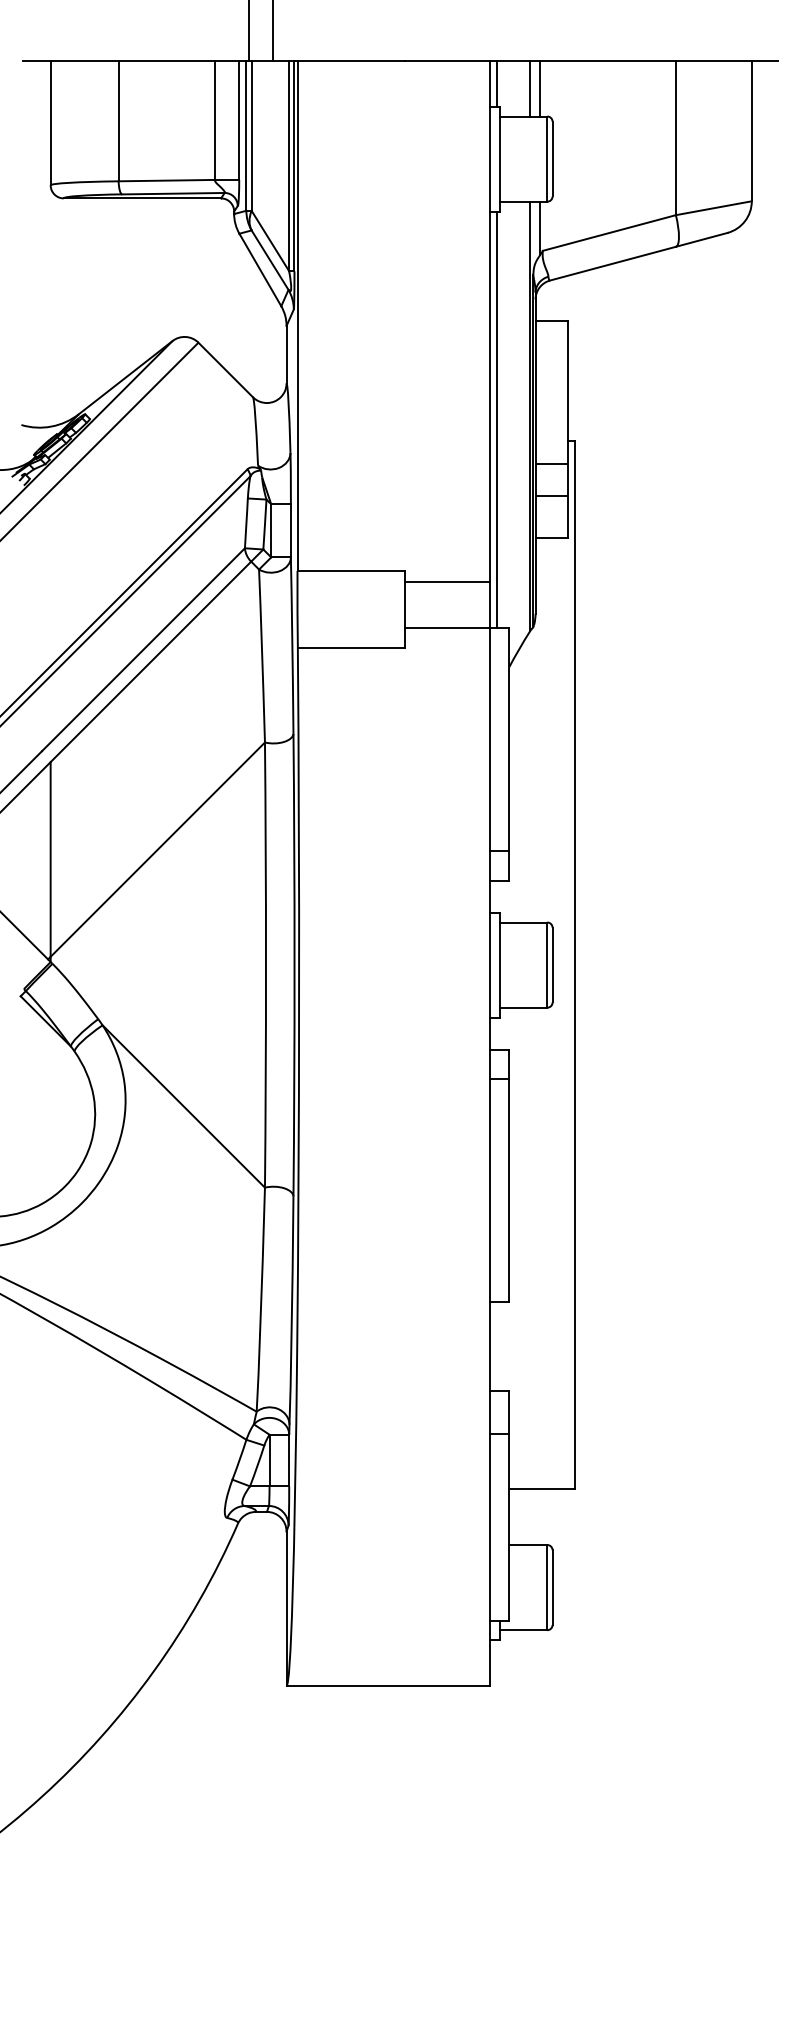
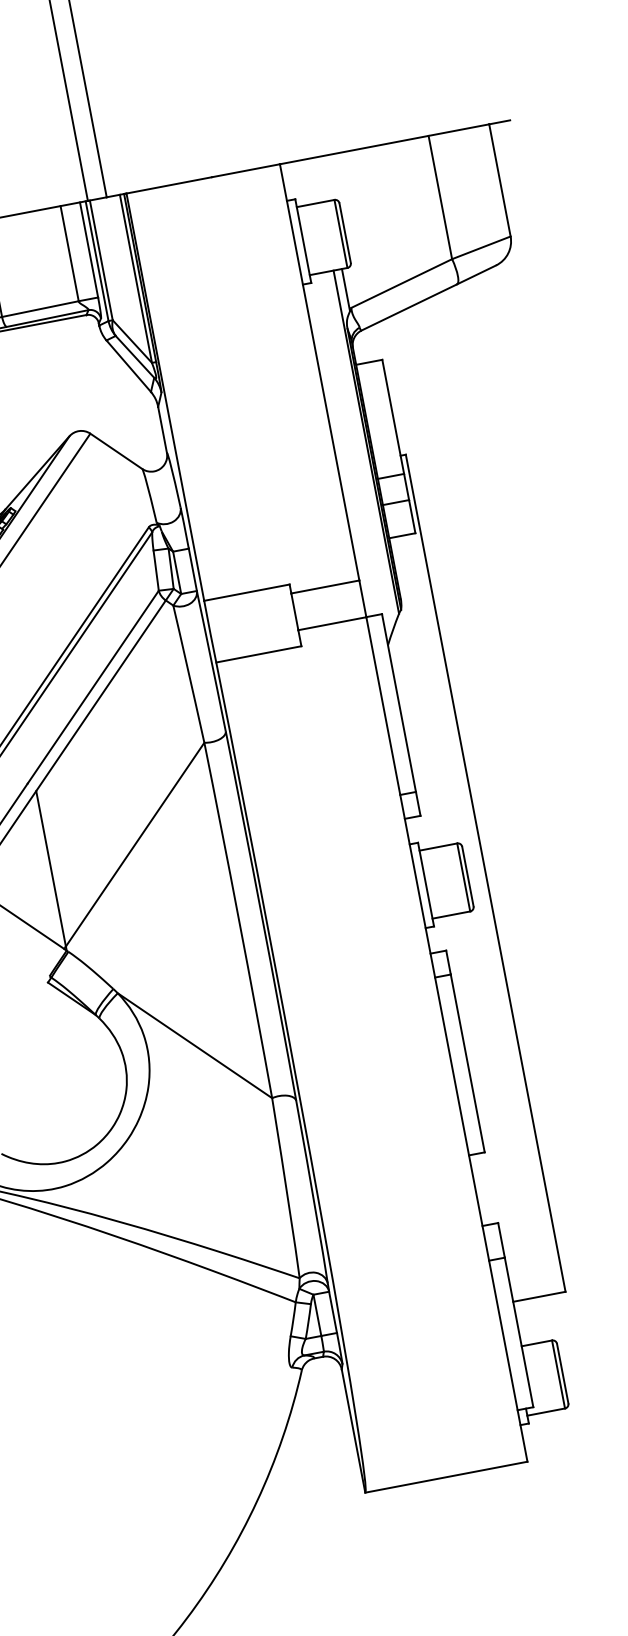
line: (496, 83) -> (288, 181), removed
line: (529, 88) -> (315, 180), removed
line: (540, 88) -> (324, 178), removed
line: (496, 419) -> (340, 449), removed

